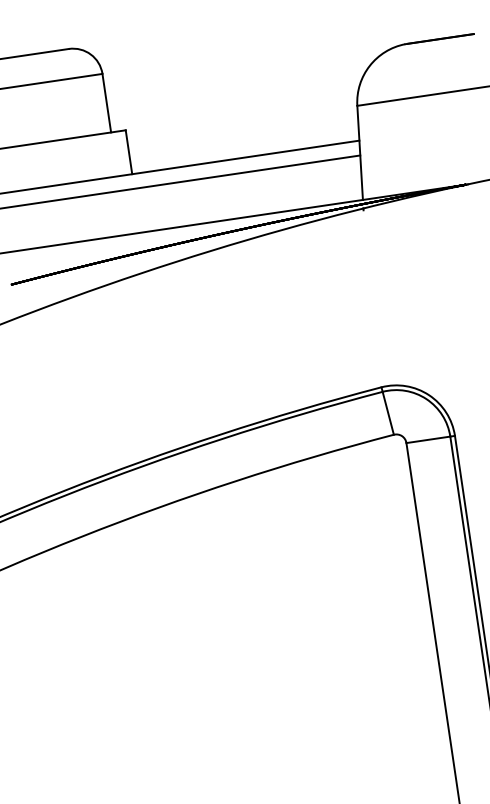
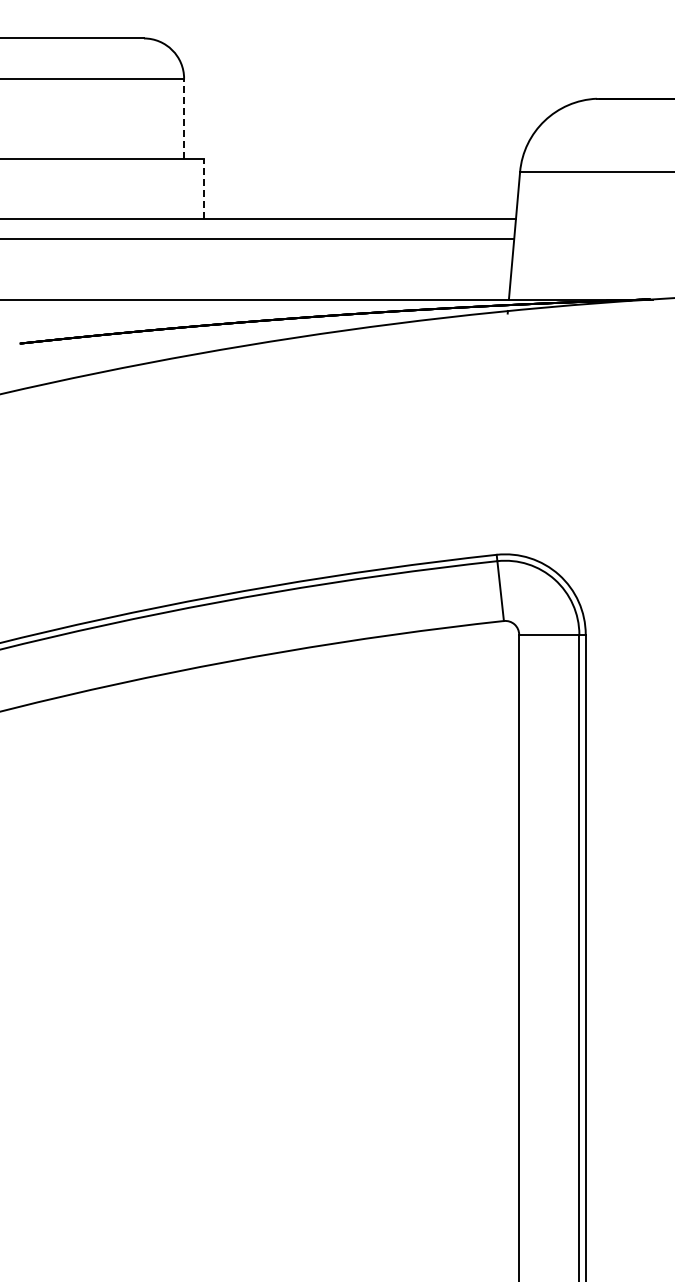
line: (107, 102) -> (184, 118), solid -> dashed
line: (129, 151) -> (204, 188), solid -> dashed

